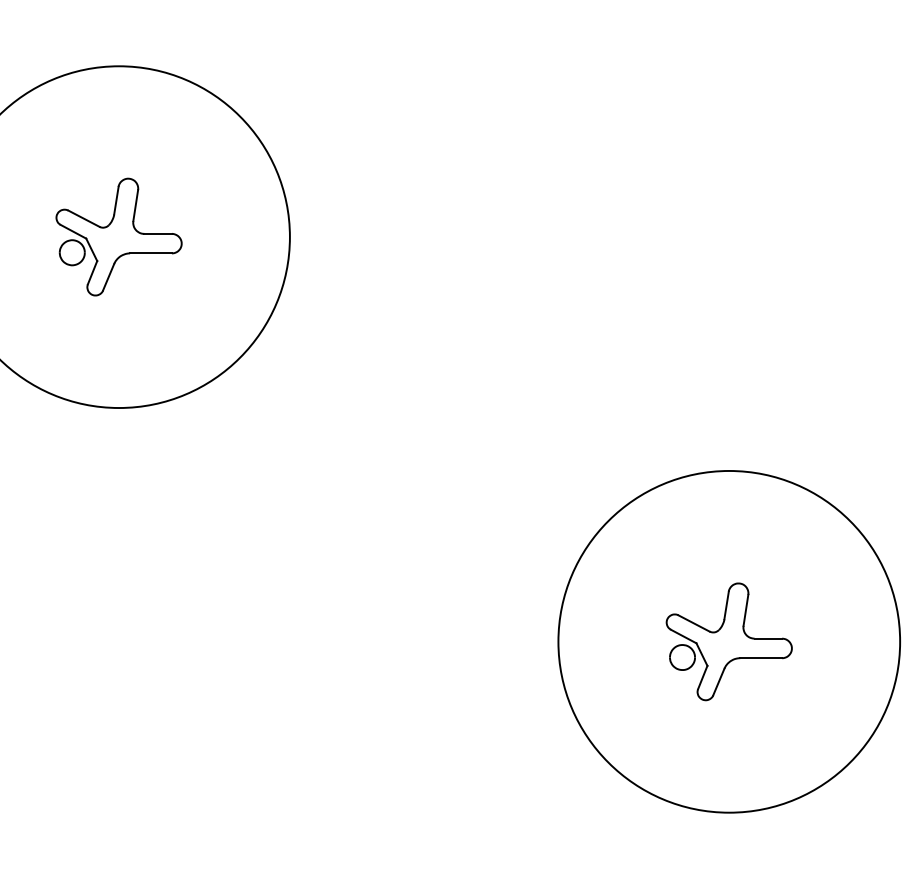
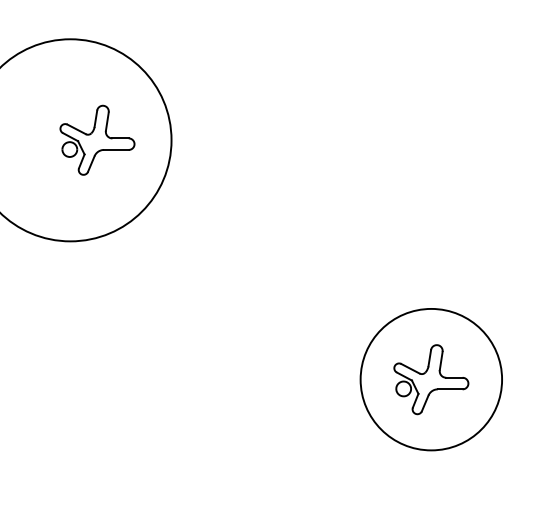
part: (119, 235) -> (97, 139), moved
circle: (729, 641) -> (431, 379), size x0.7

